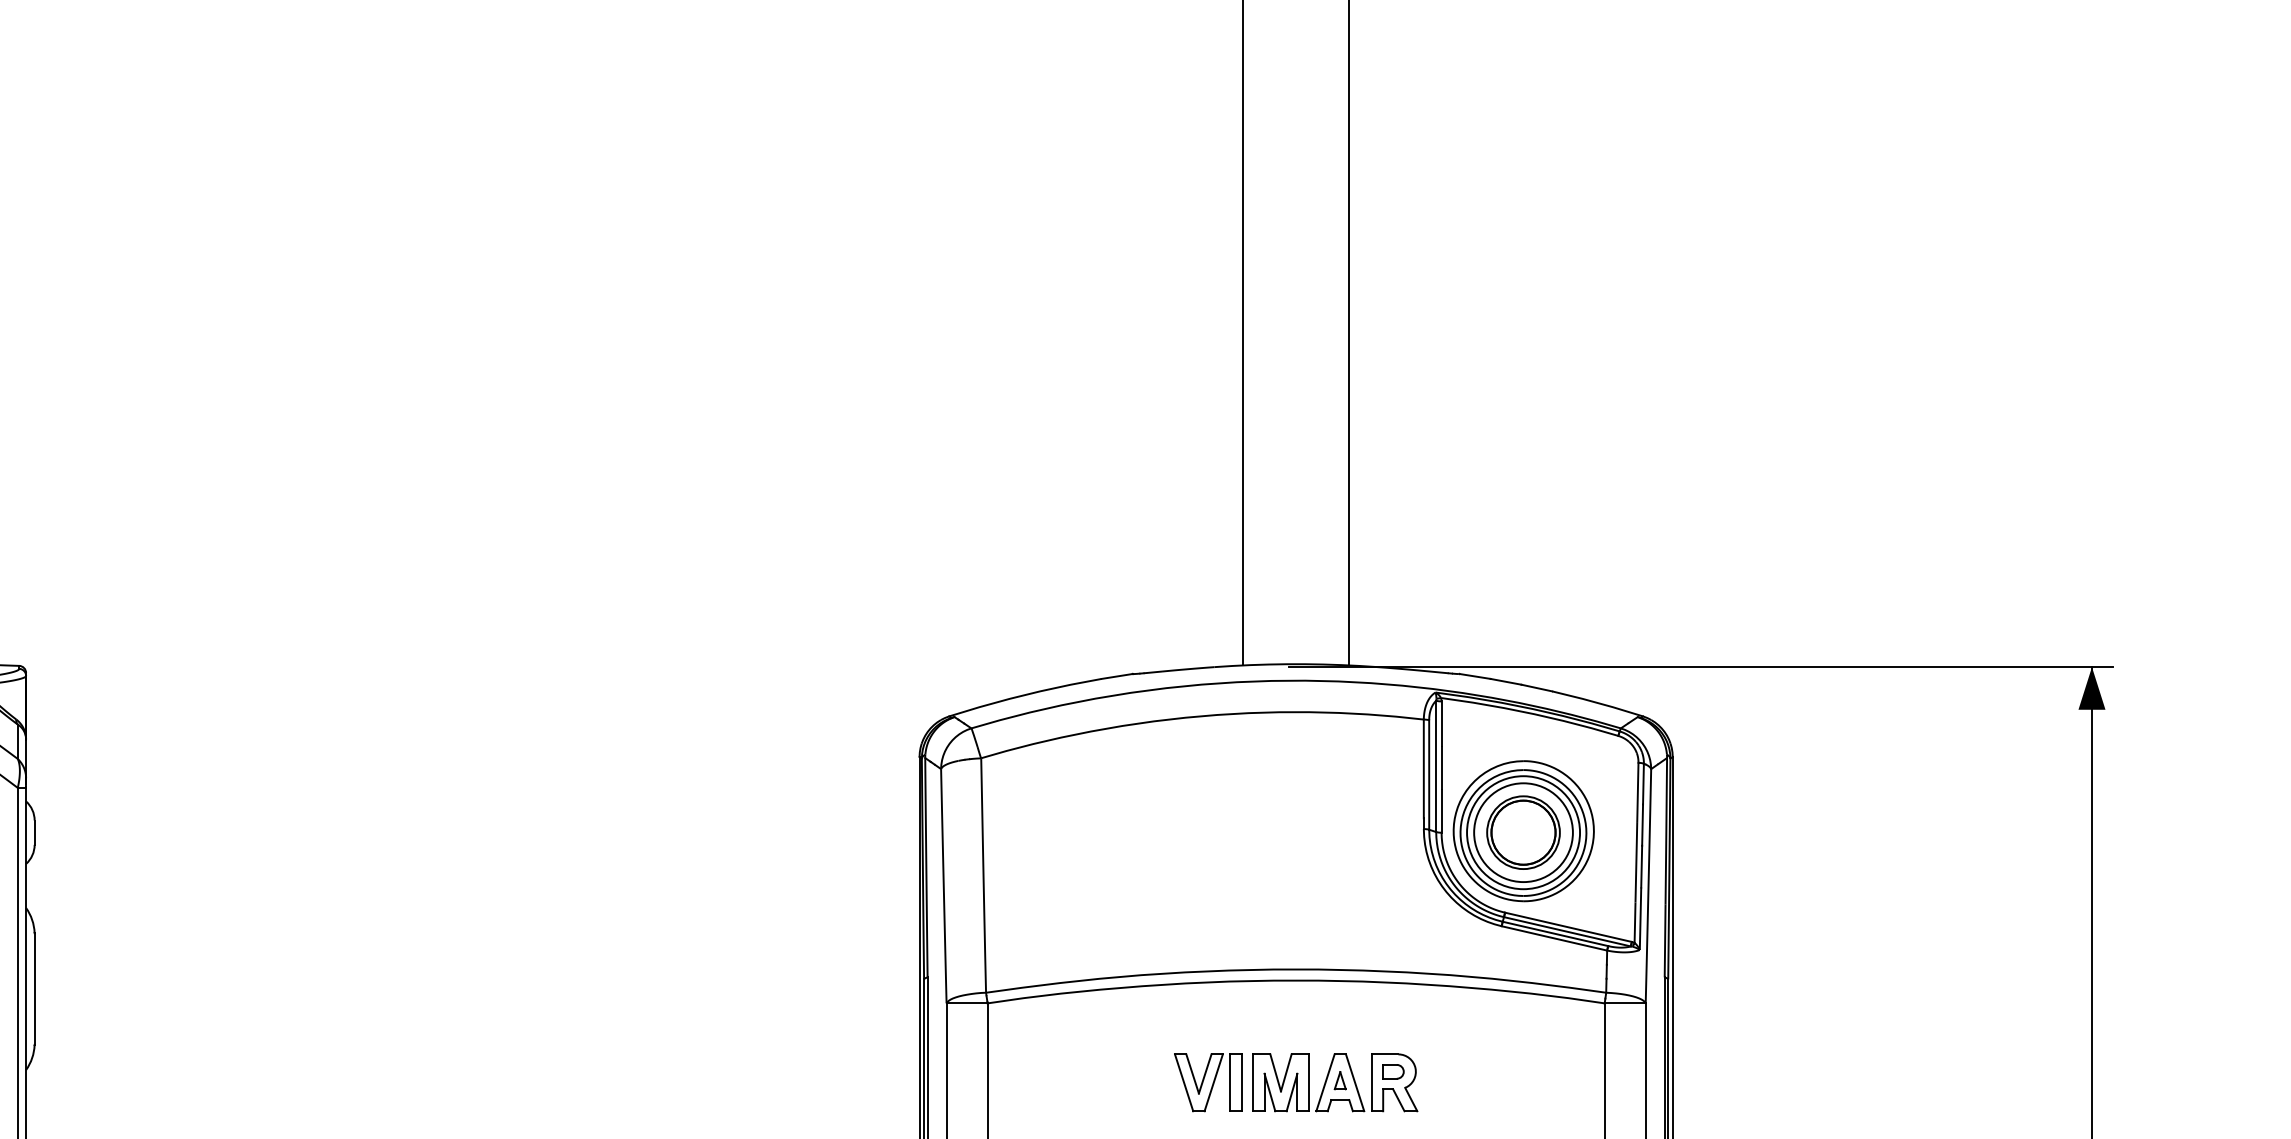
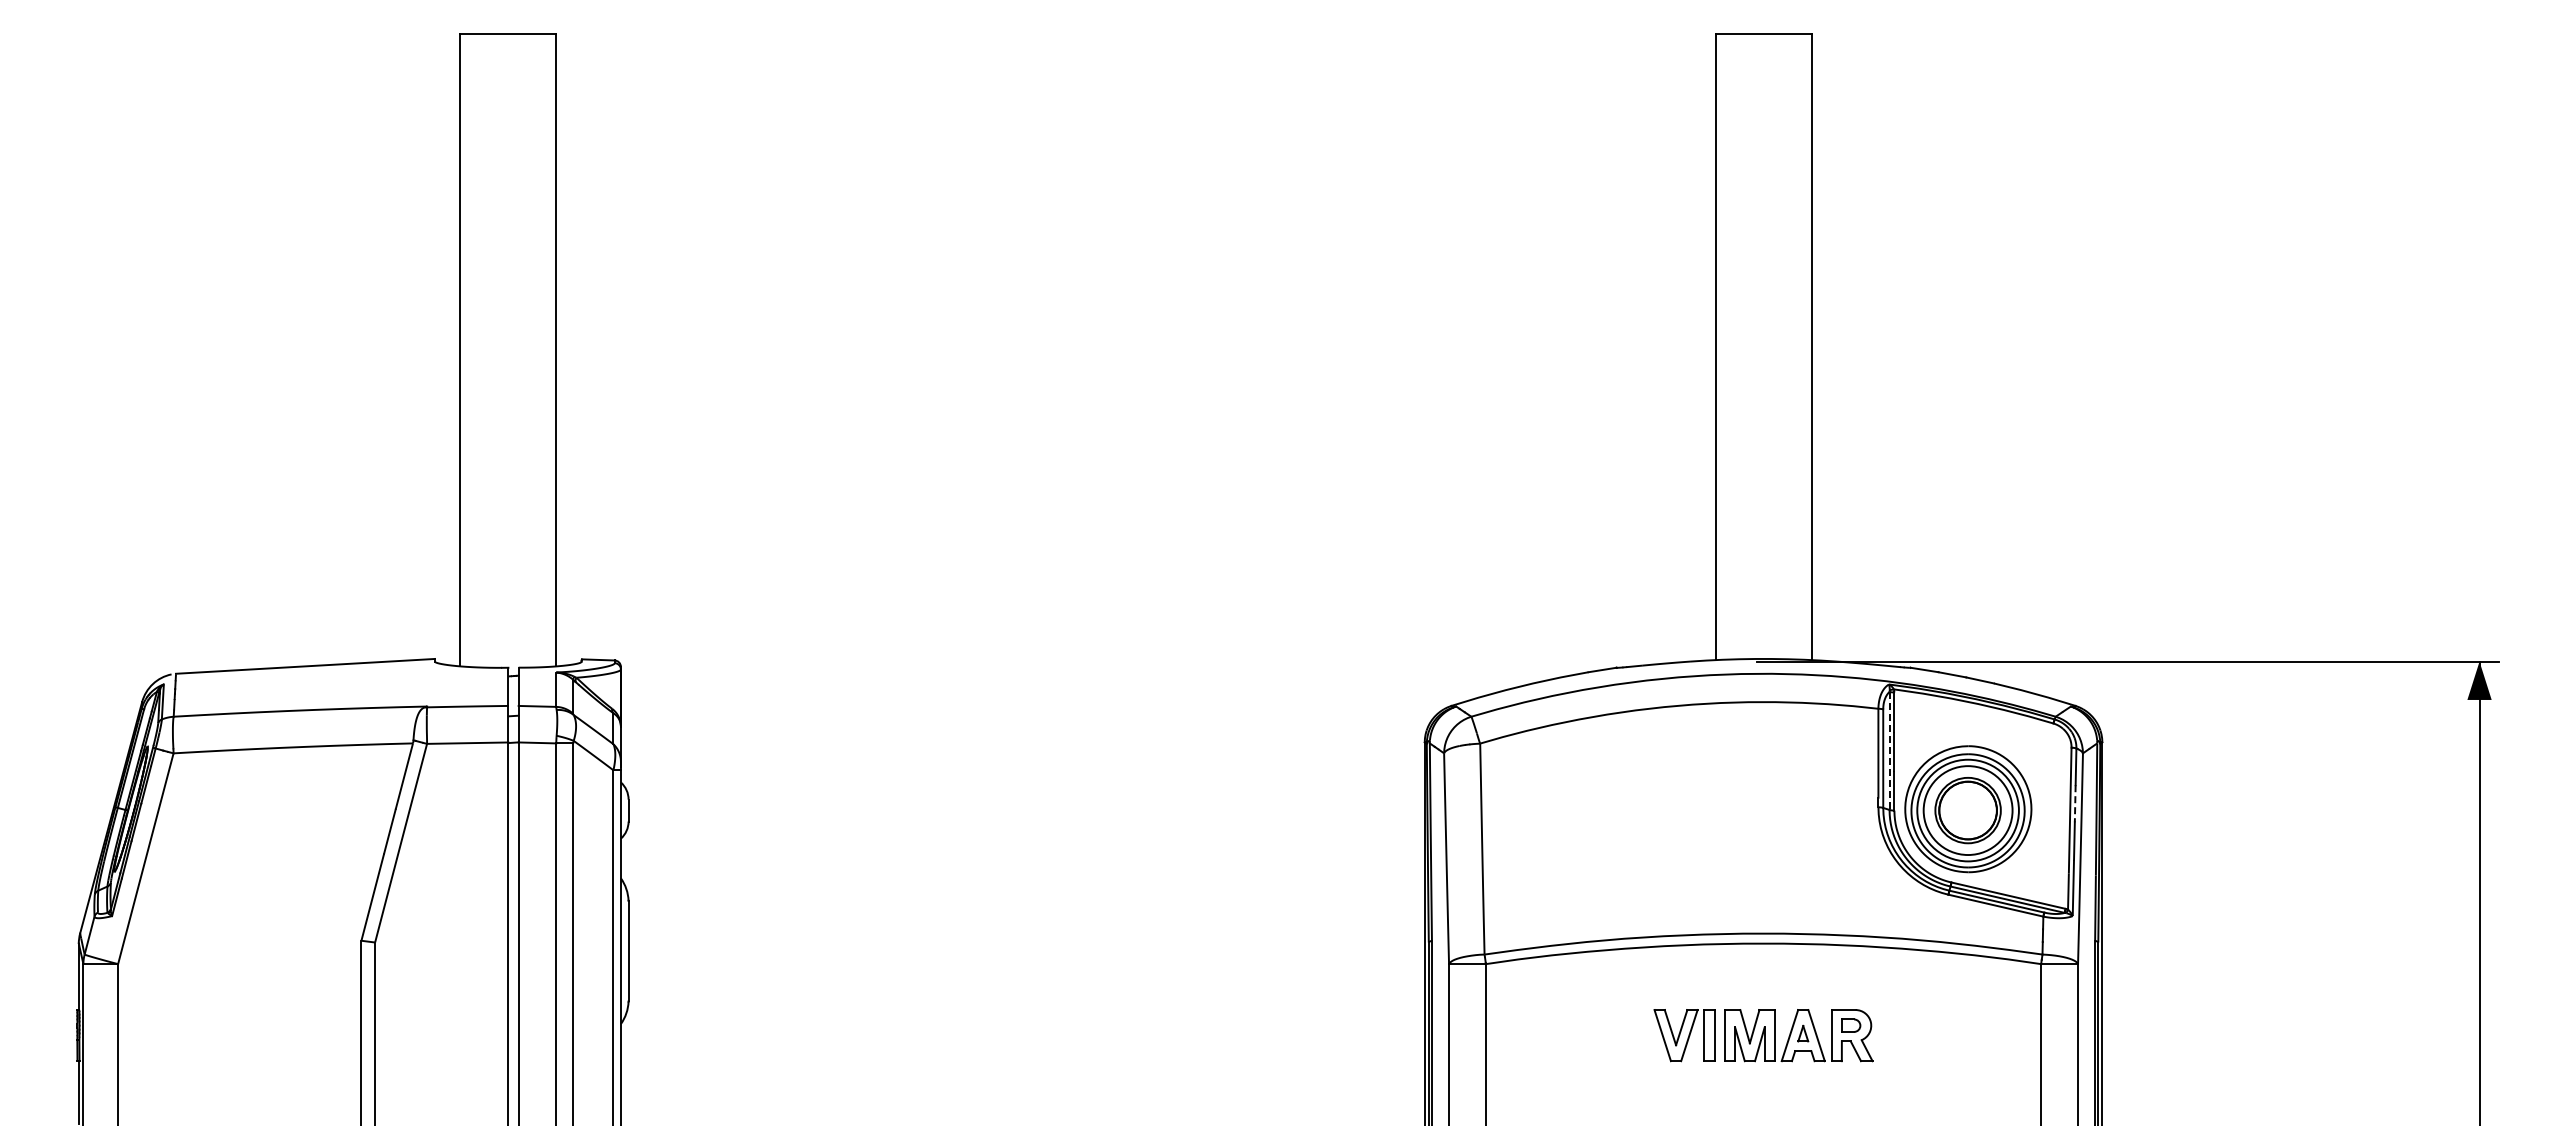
line: (1436, 767) -> (1889, 751), solid -> dashed
line: (1642, 824) -> (2075, 803), solid -> dashed

